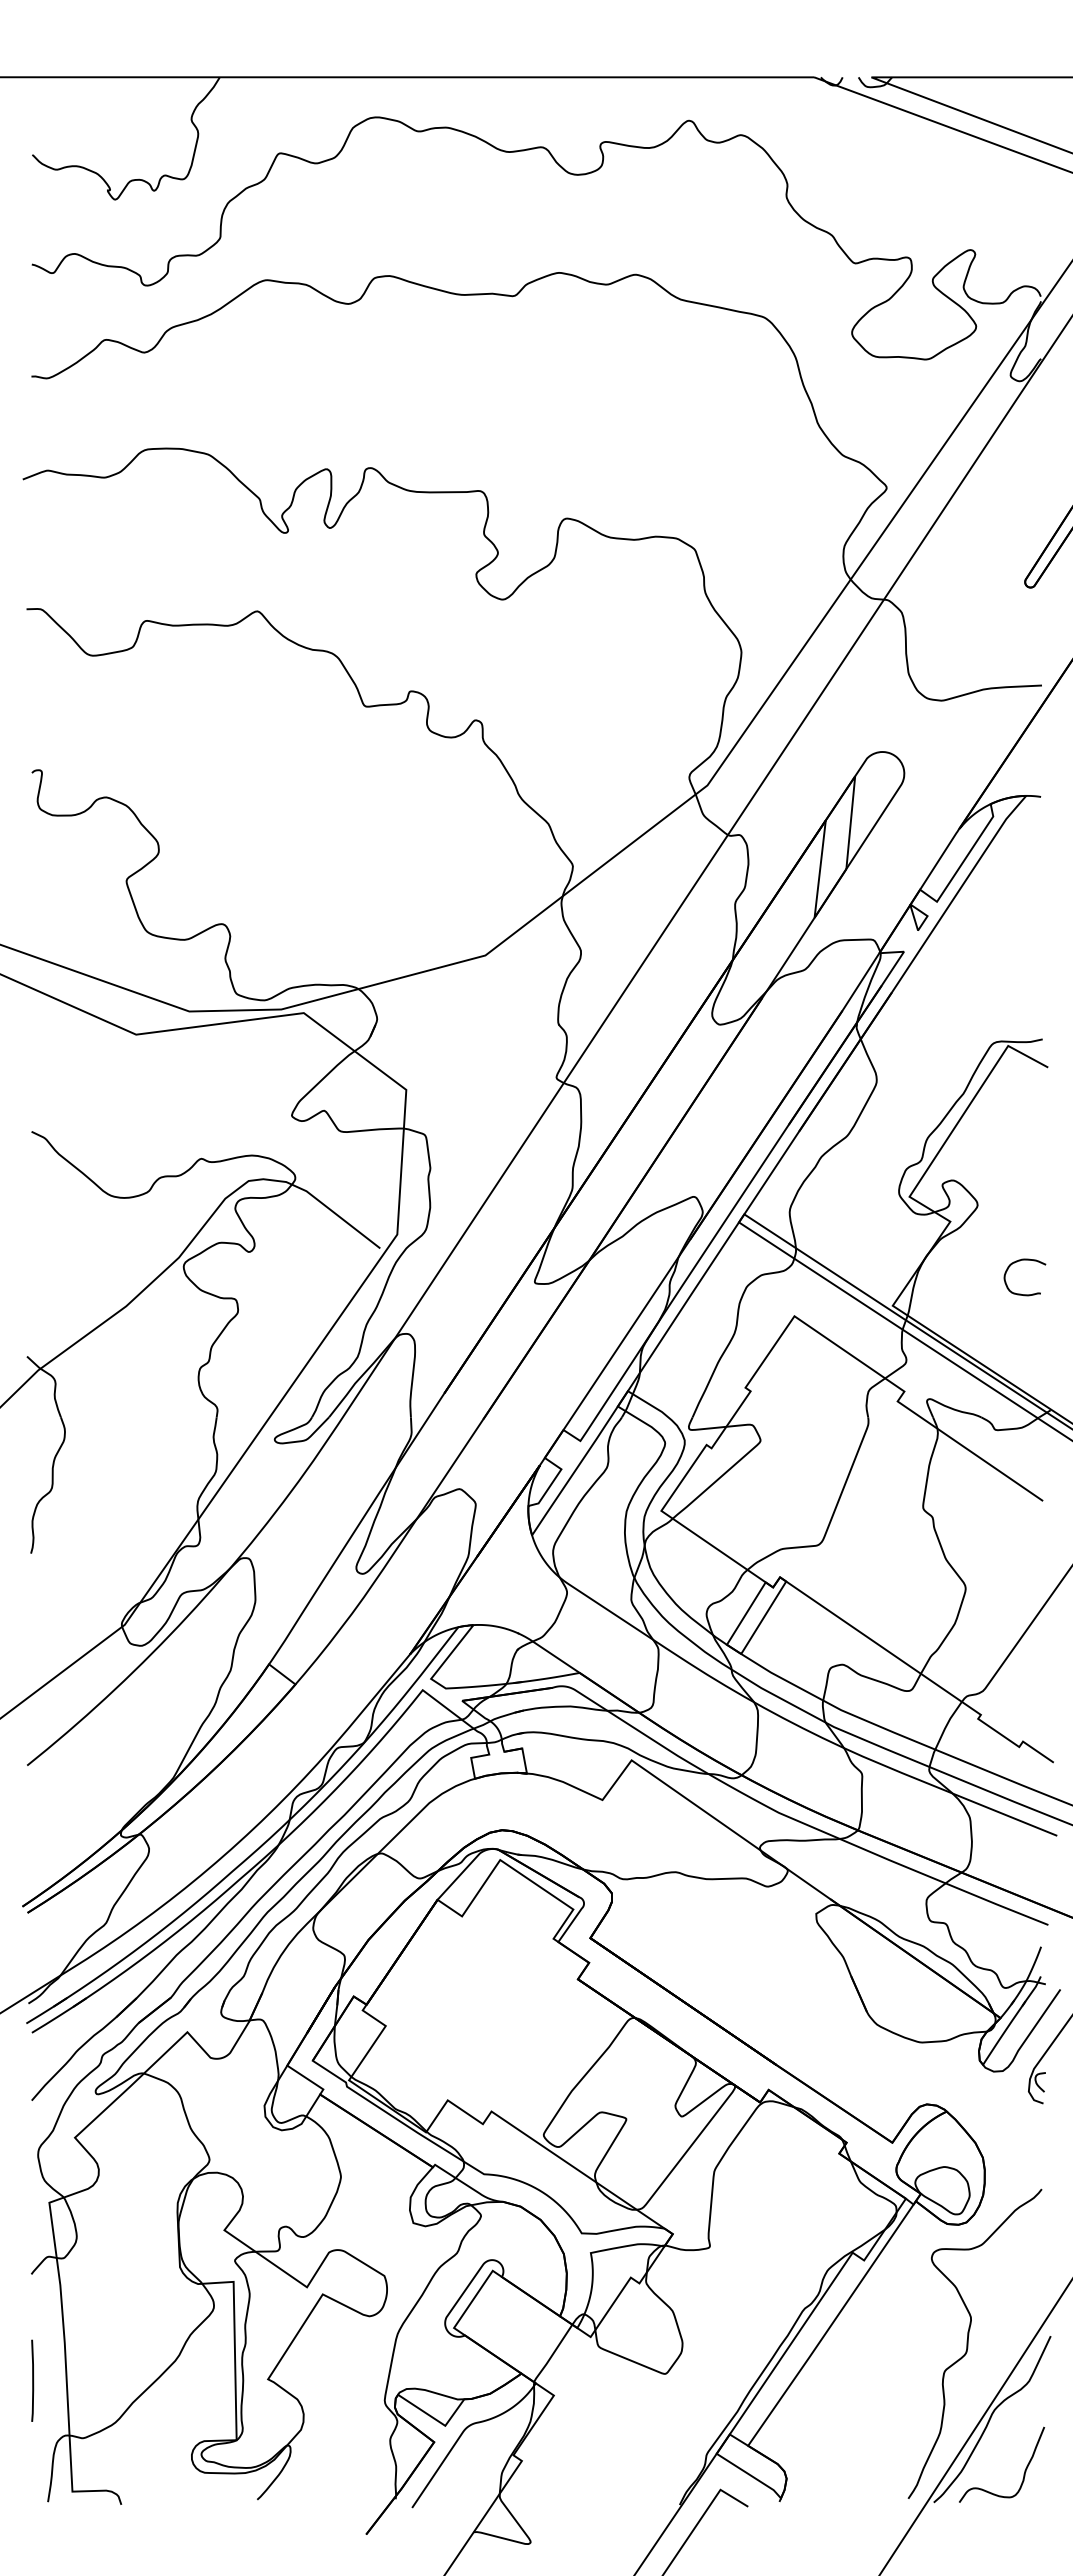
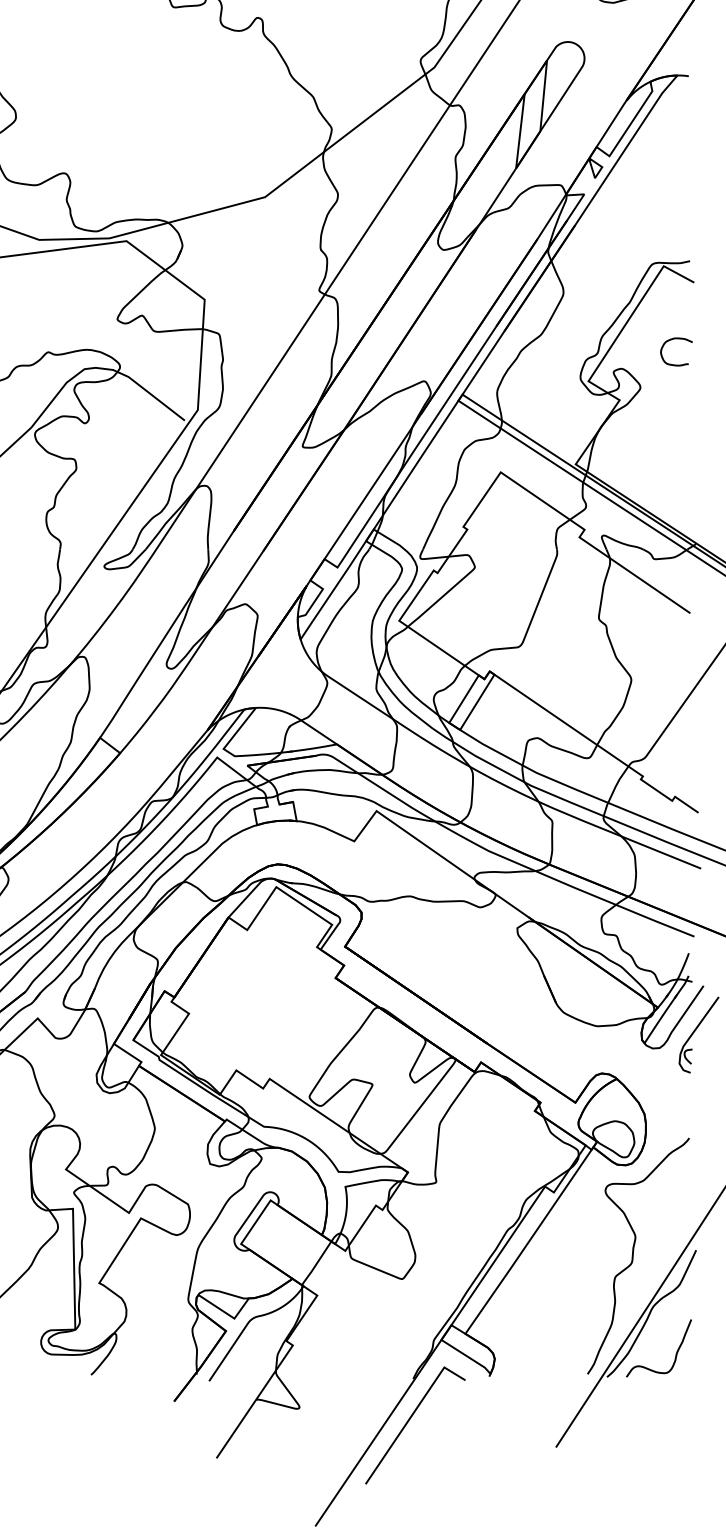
curve: (1020, 1261) -> (673, 339), moved

